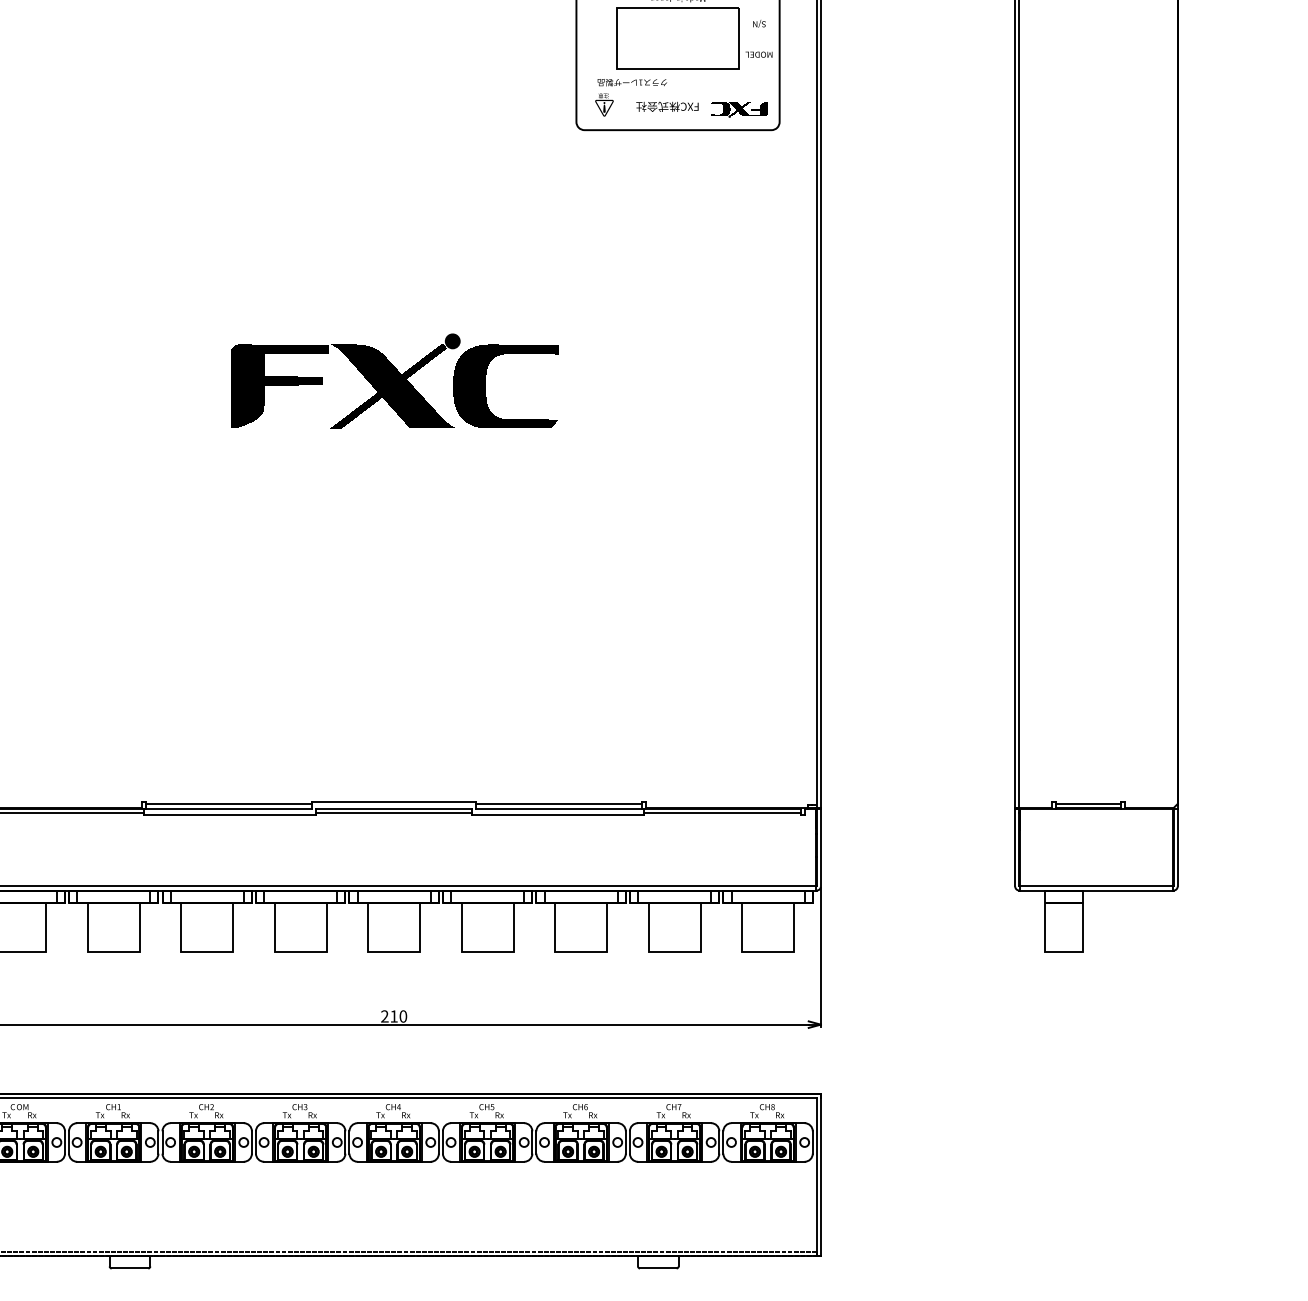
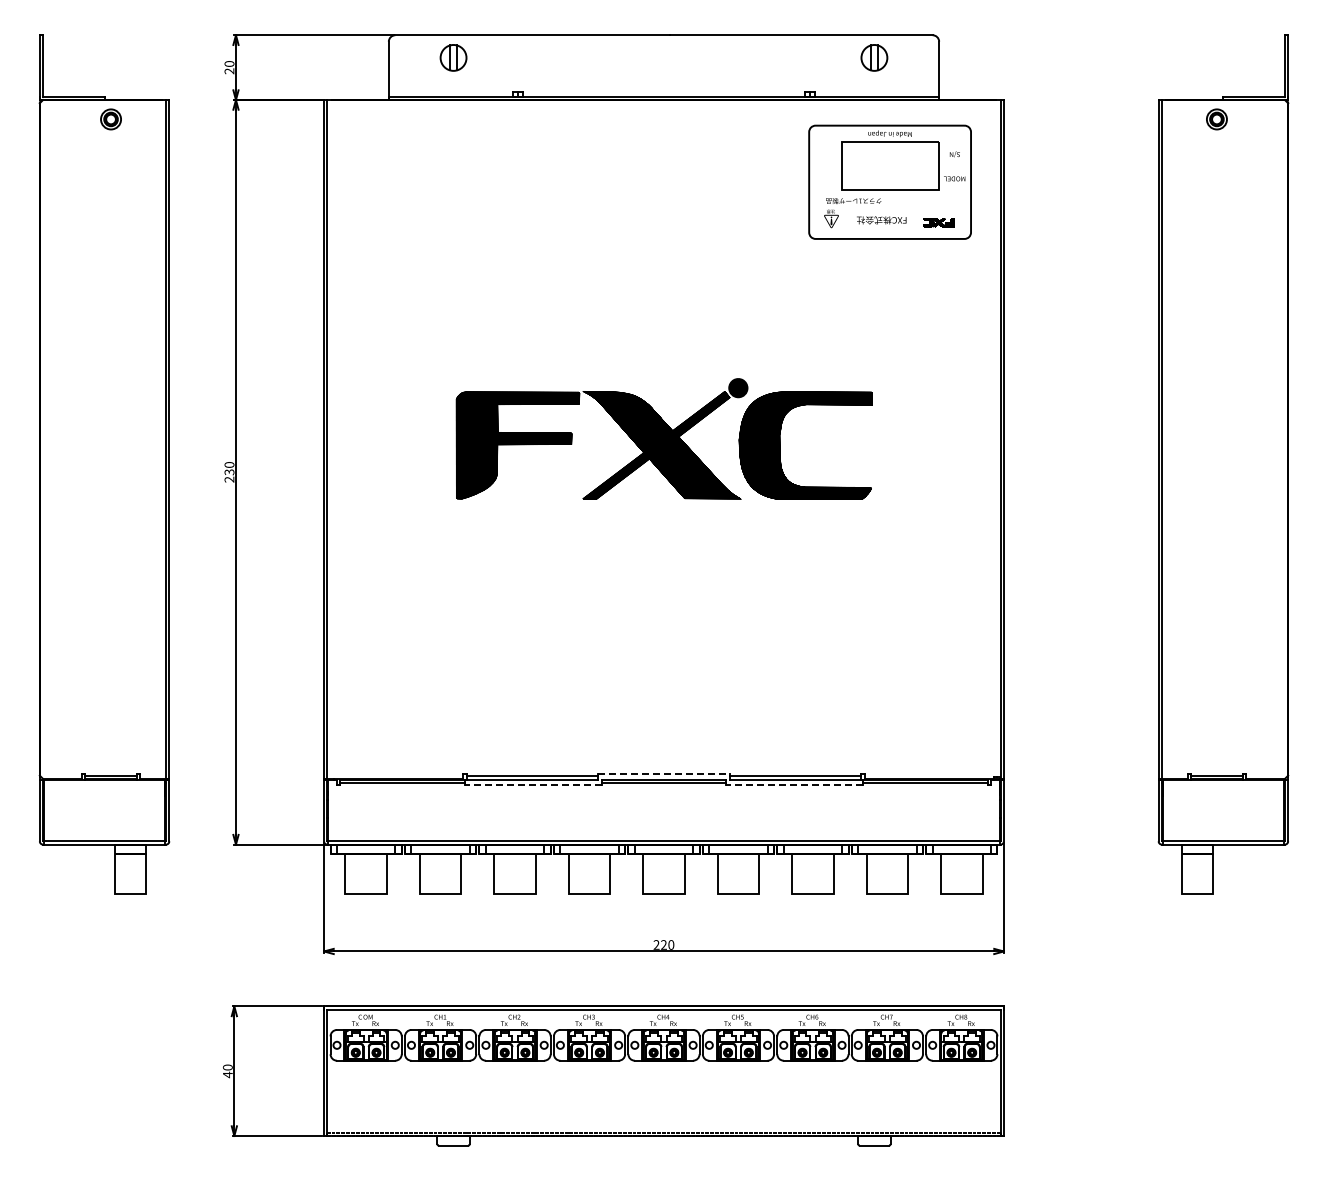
part: (738, 110) -> (938, 223), size x0.7
part: (394, 380) -> (664, 438), size x1.6
line: (394, 802) -> (664, 774), solid -> dashed
line: (229, 815) -> (532, 784), solid -> dashed
line: (558, 815) -> (794, 784), solid -> dashed
text: (393, 1015) -> (663, 944), 210 -> 220

